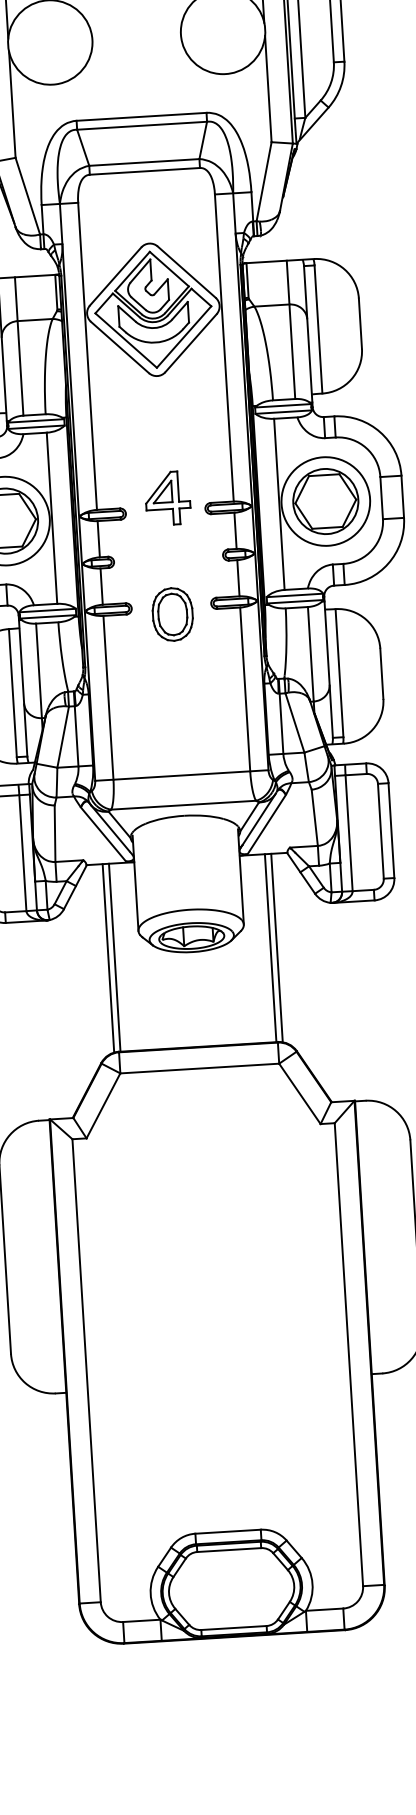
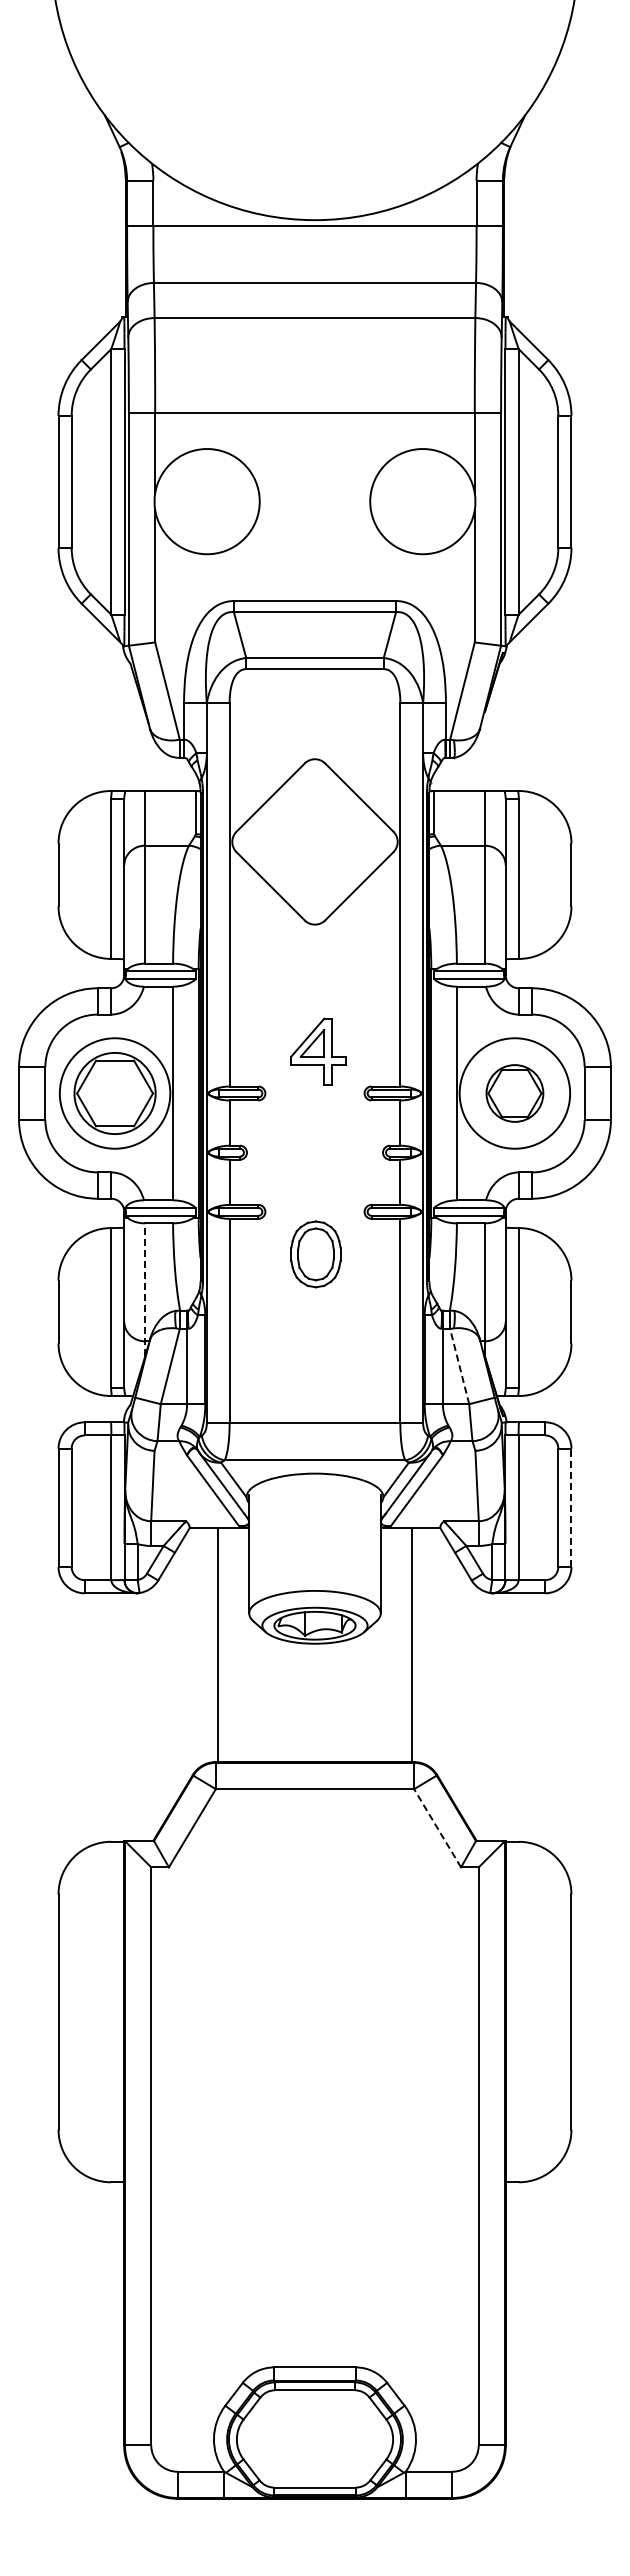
part: (152, 309) -> (314, 841), removed
part: (167, 498) -> (318, 1051), moved
part: (325, 501) -> (514, 1093), size x0.7
part: (172, 614) -> (315, 1254), moved
line: (39, 676) -> (145, 1289), solid -> dashed
line: (294, 722) -> (459, 1366), solid -> dashed
line: (391, 830) -> (571, 1507), solid -> dashed
line: (277, 947) -> (420, 1644), removed
line: (108, 957) -> (209, 1644), removed
line: (299, 1094) -> (437, 1828), solid -> dashed

